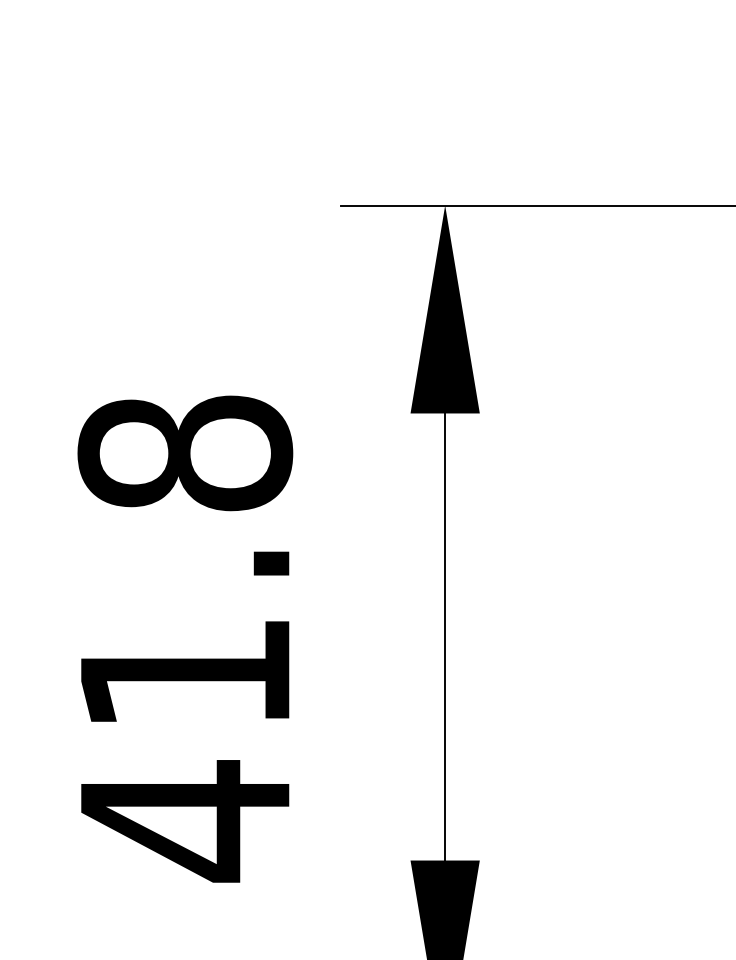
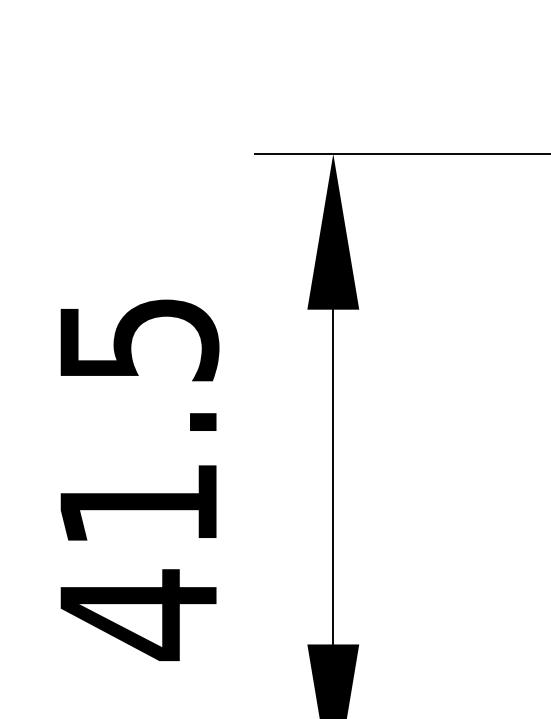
text: (185, 453) -> (138, 339), 41.8 -> 41.5

